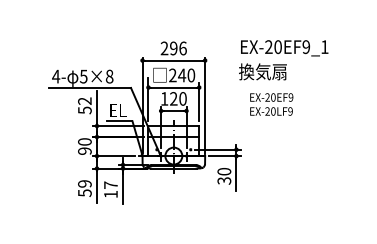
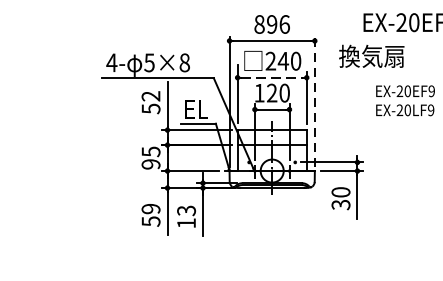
text: (164, 48) -> (259, 24), 296 -> 896
text: (262, 71) -> (371, 55), moved
line: (173, 87) -> (271, 77), solid -> dashed
line: (205, 106) -> (315, 103), solid -> dashed
text: (84, 141) -> (150, 151), 90 -> 95
text: (110, 185) -> (185, 211), 17 -> 13

